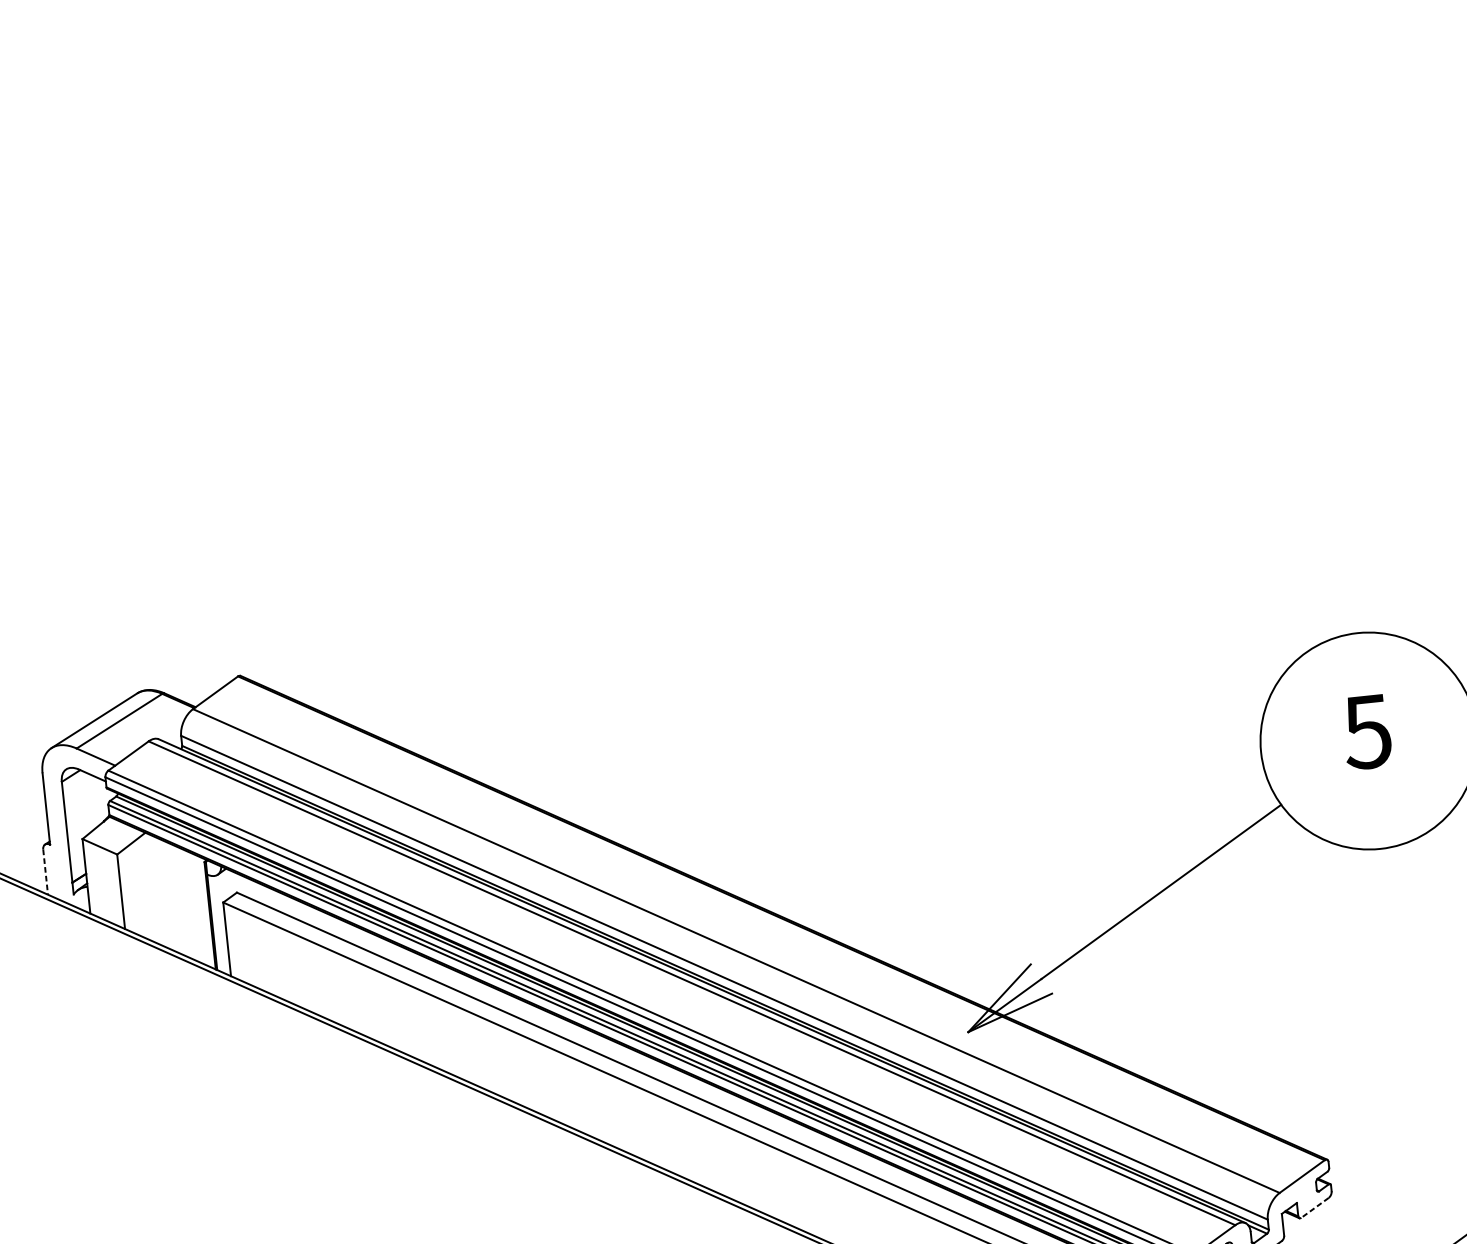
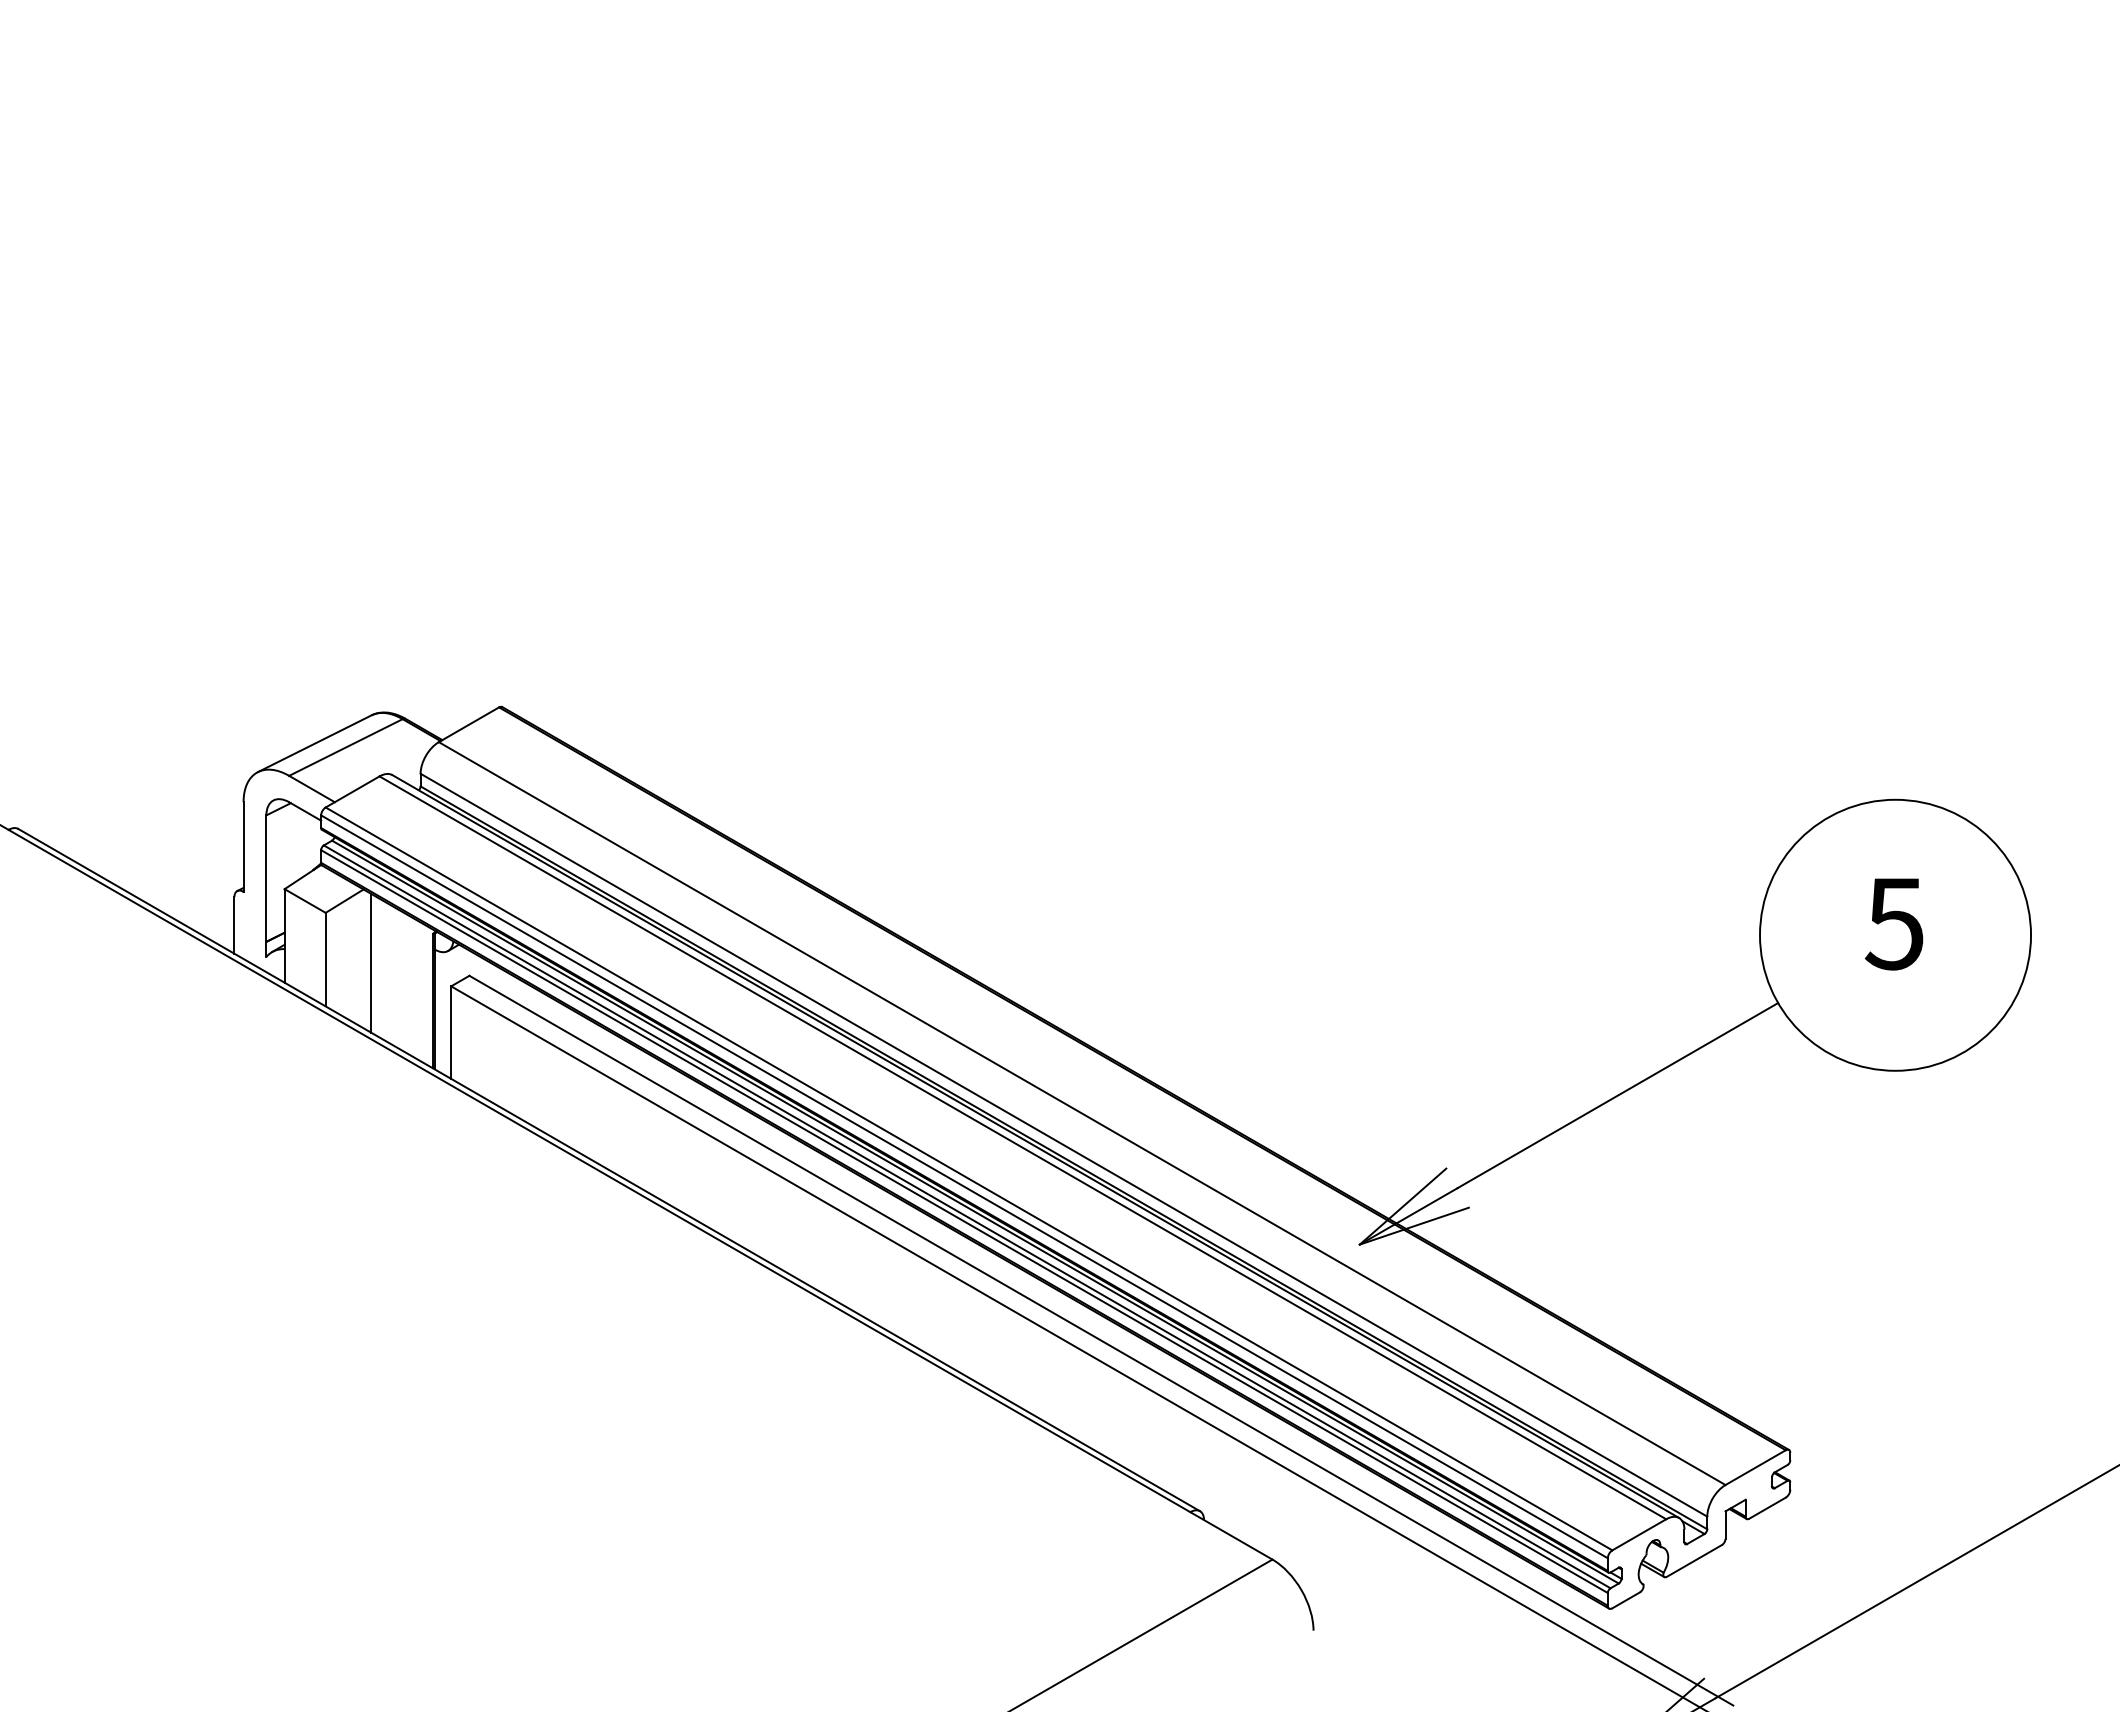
line: (45, 872) -> (234, 925), dashed -> solid
line: (157, 890) -> (371, 962), added
line: (1315, 1208) -> (1767, 1508), dashed -> solid

